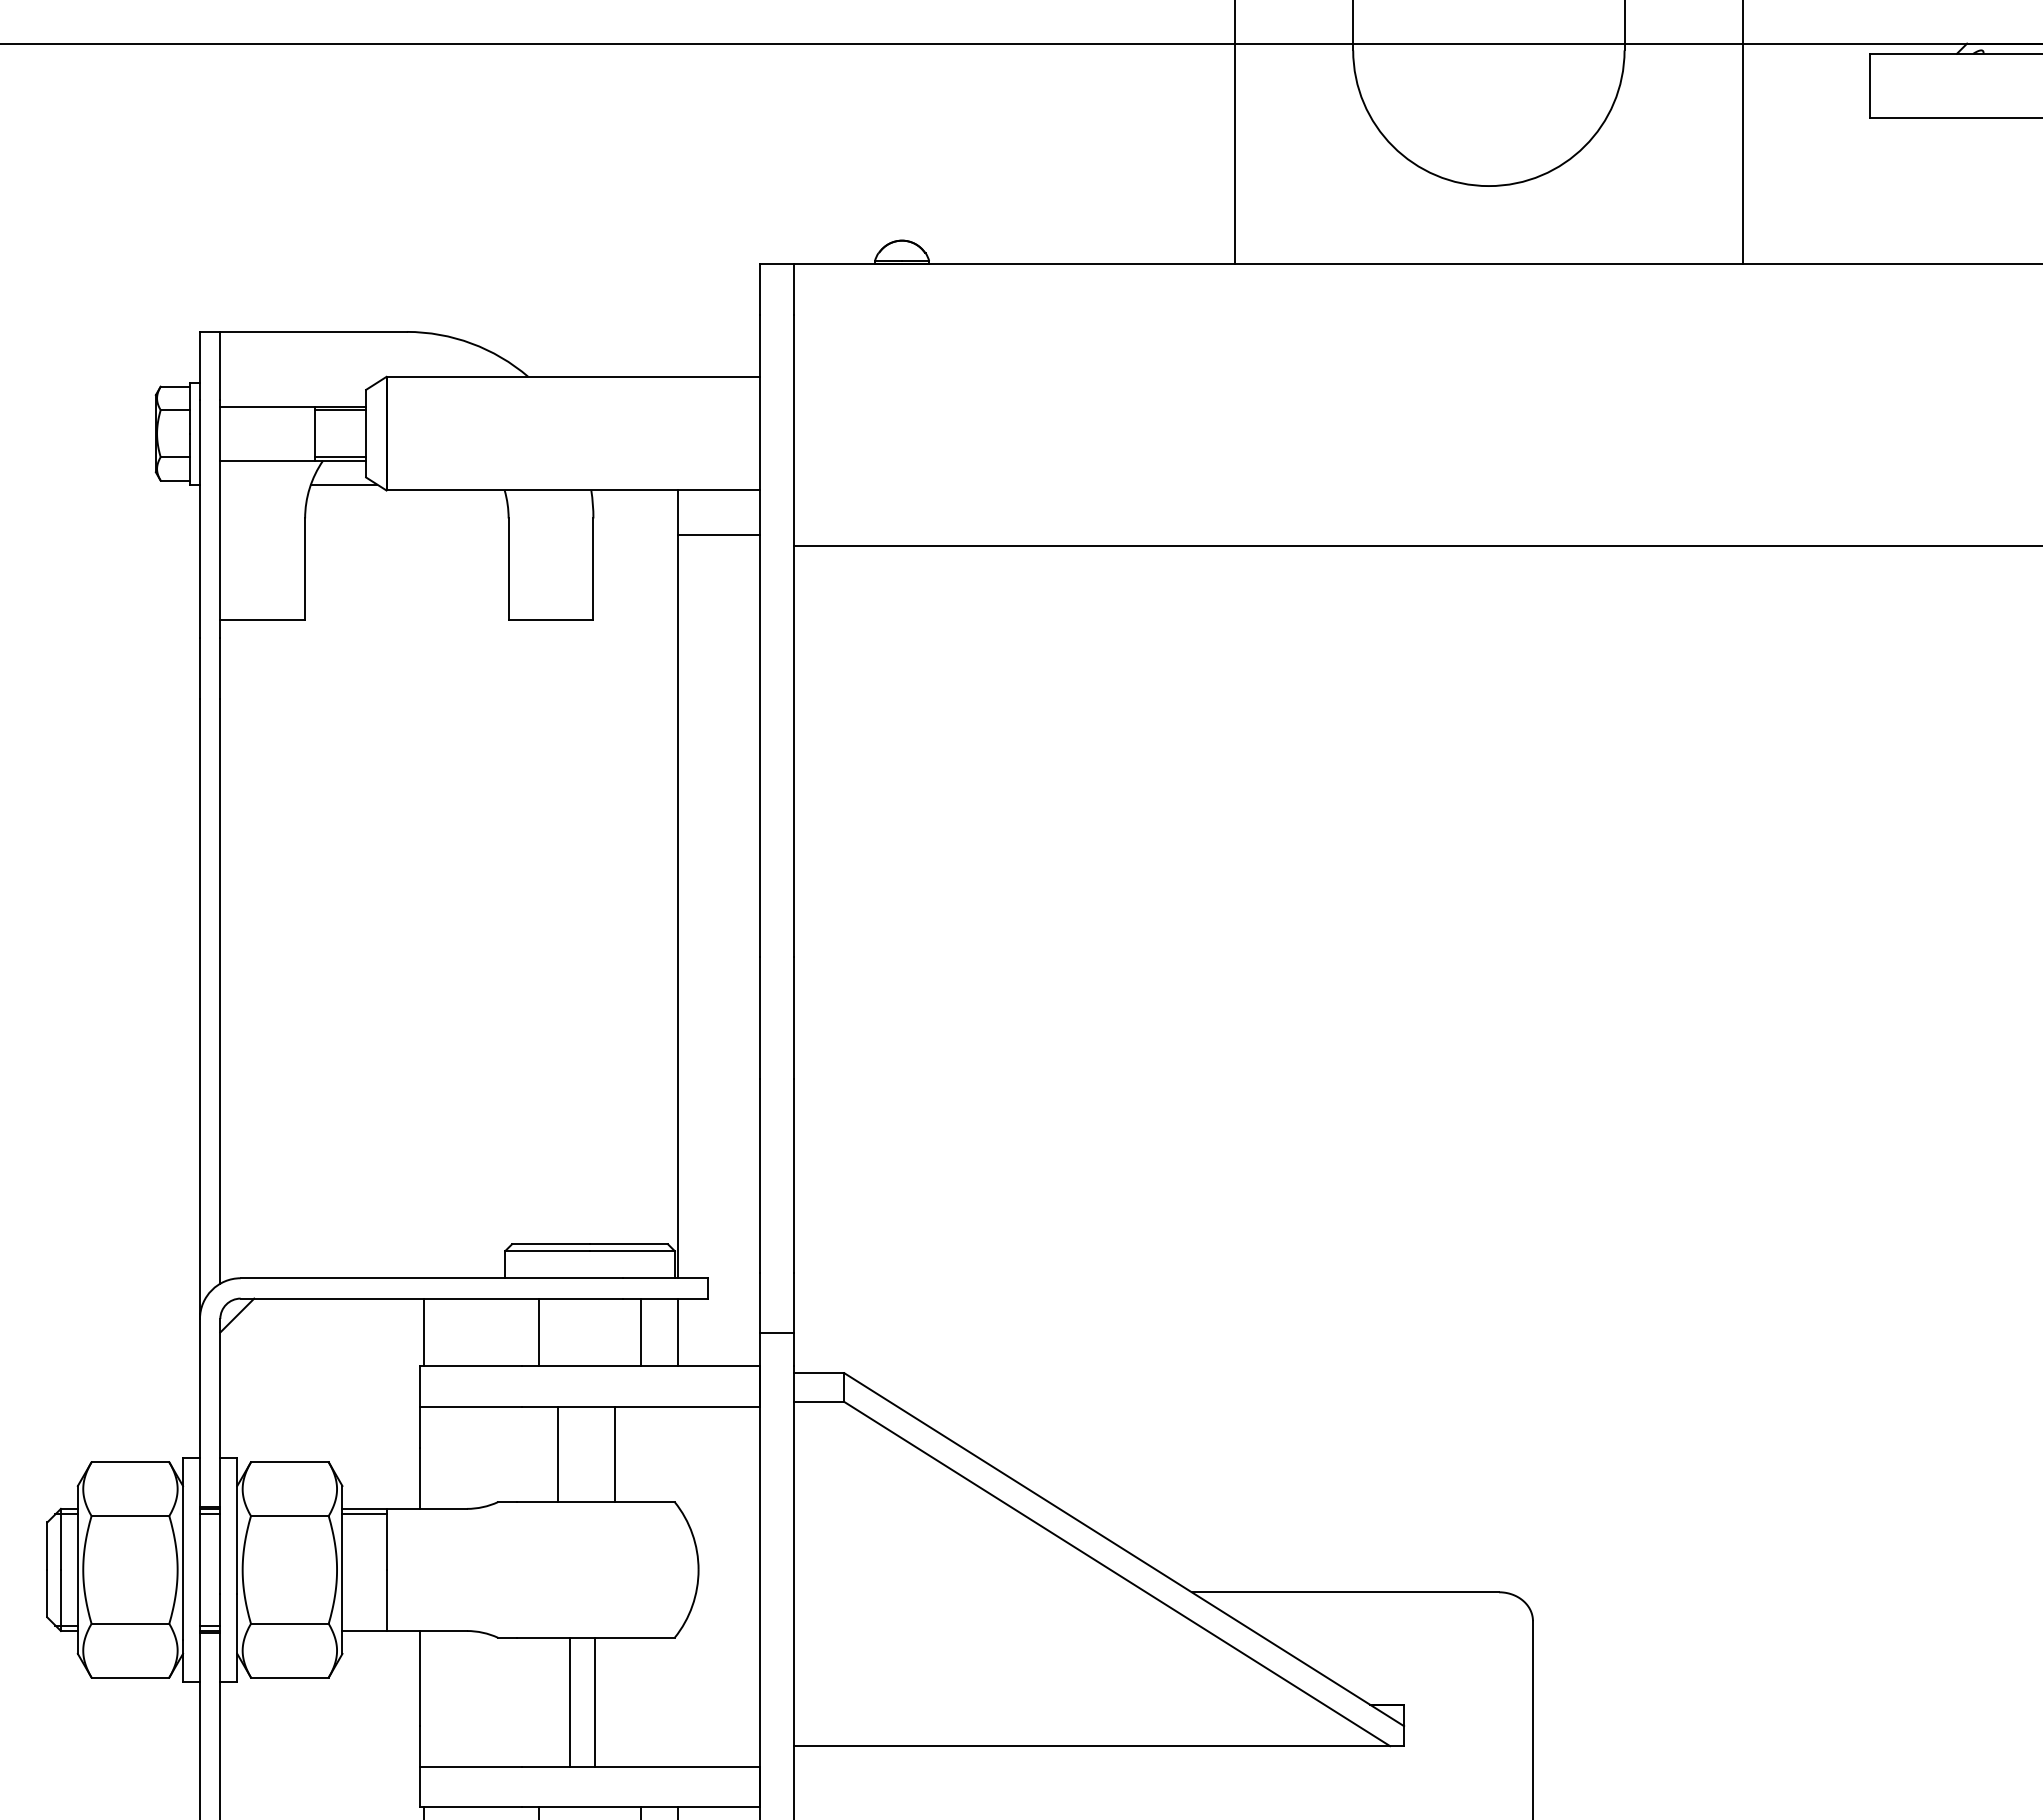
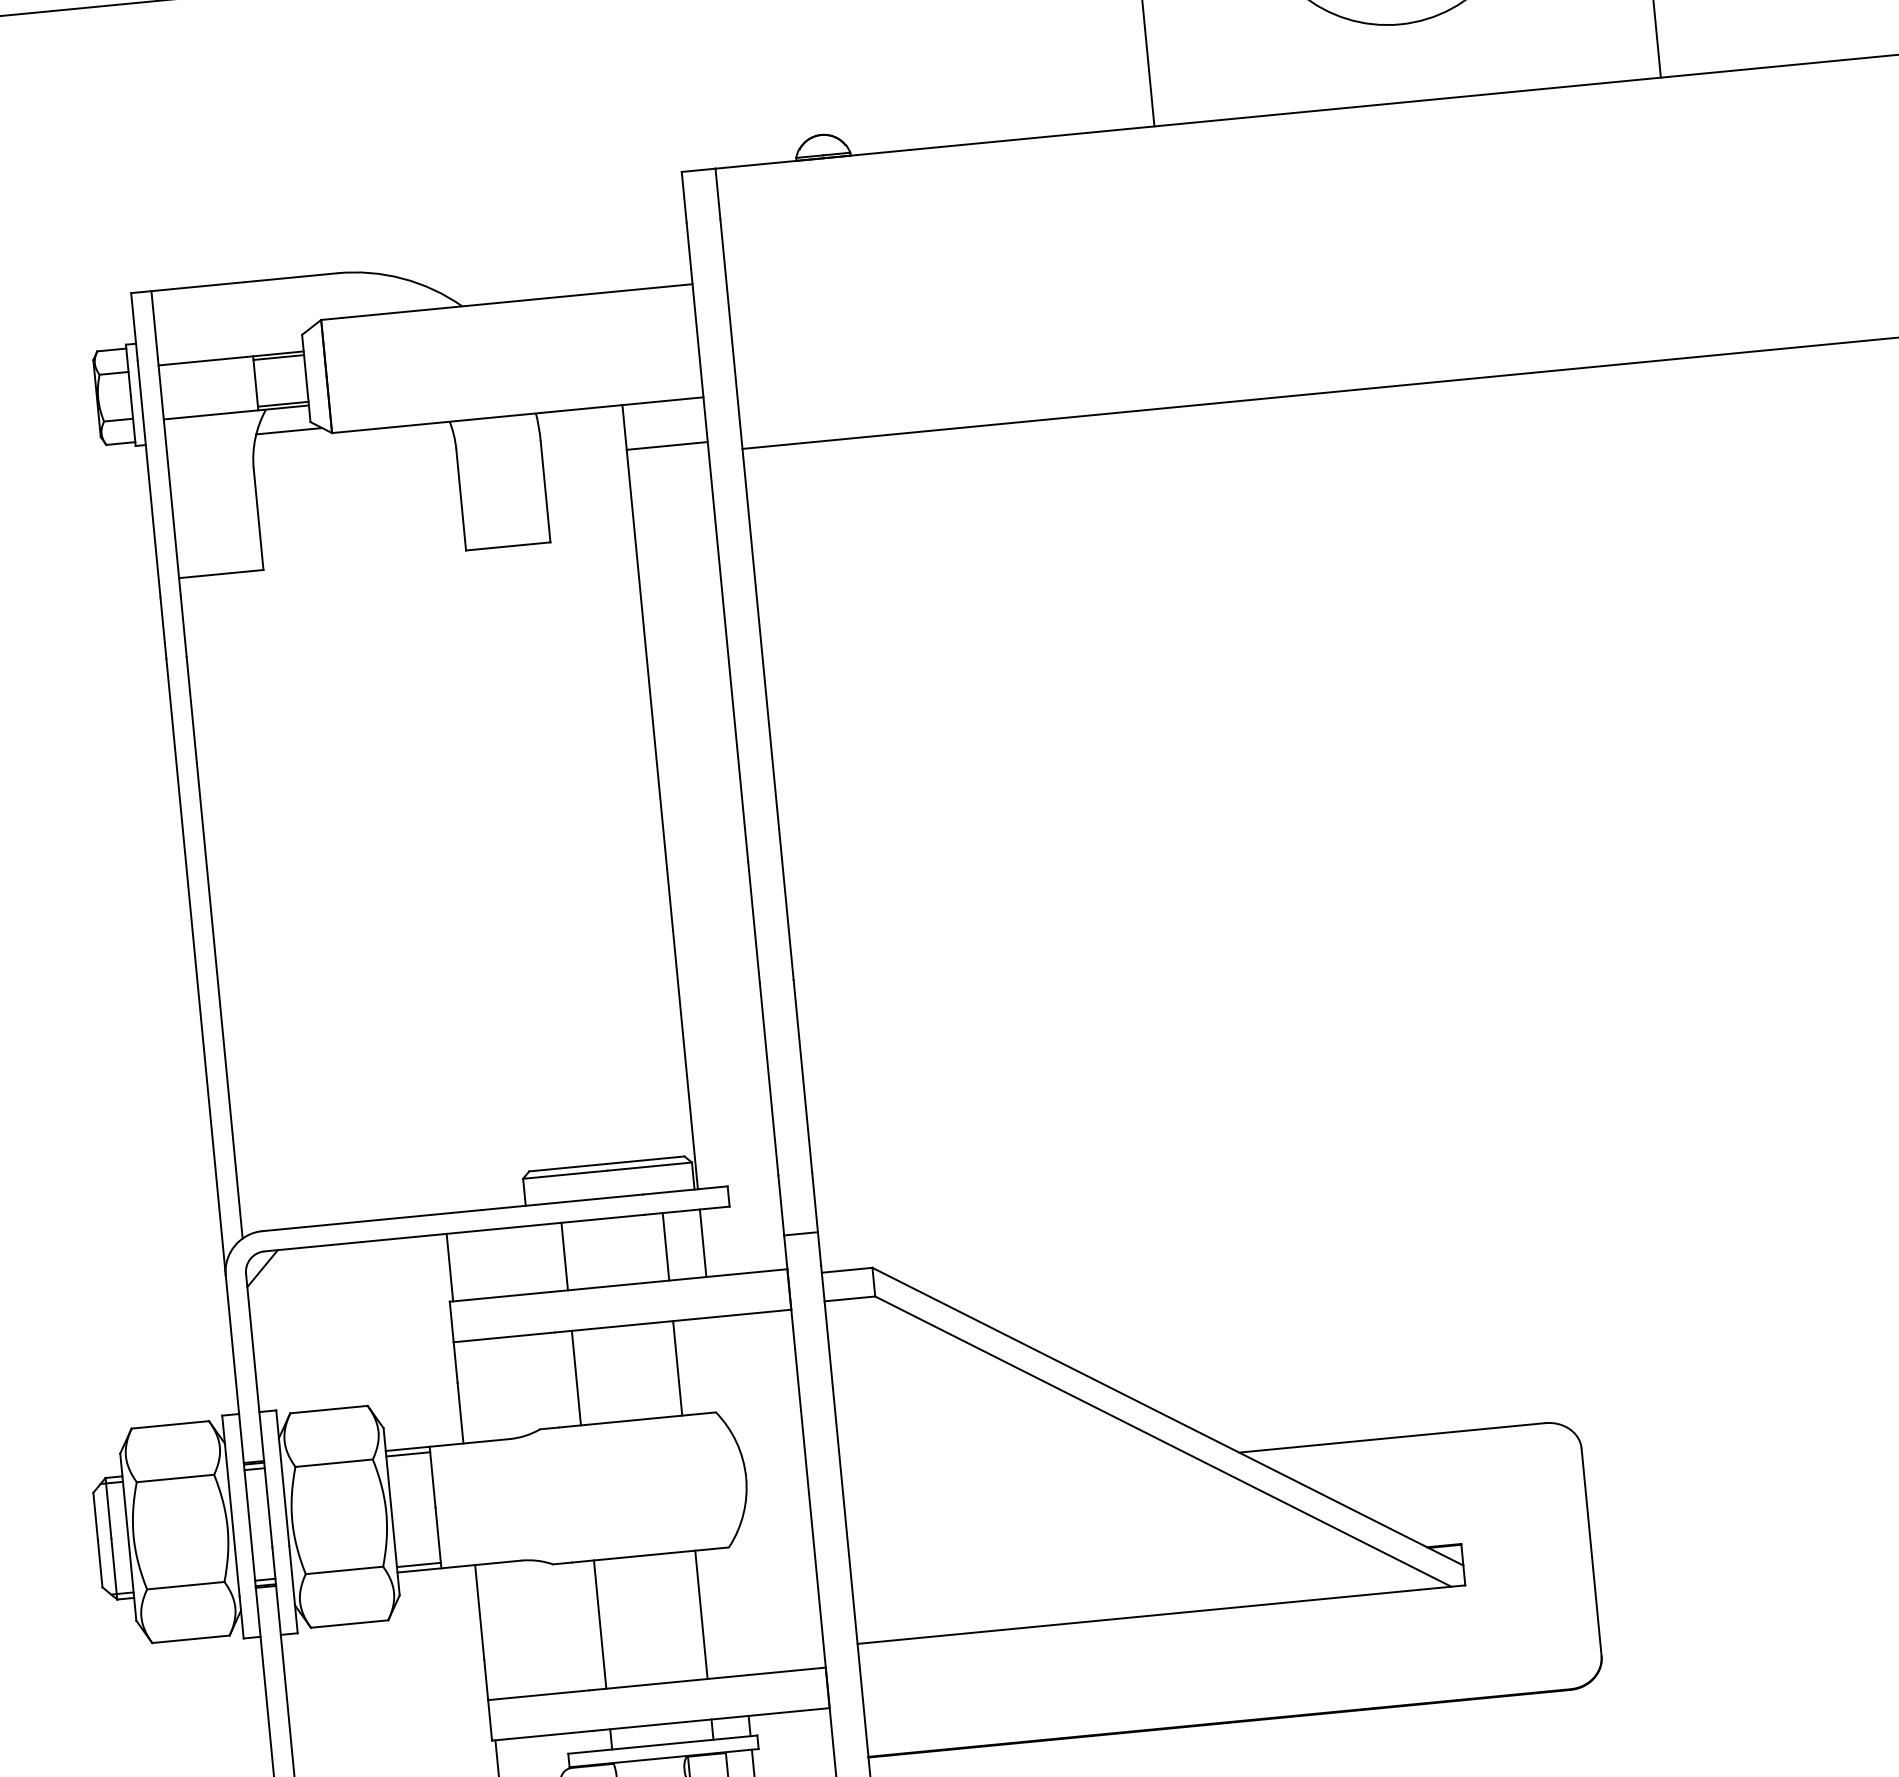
line: (557, 1454) -> (677, 1368), moved
line: (615, 1454) -> (576, 1377), moved
line: (364, 1625) -> (418, 1564), added
line: (569, 1701) -> (700, 1614), moved
line: (595, 1701) -> (600, 1623), moved

